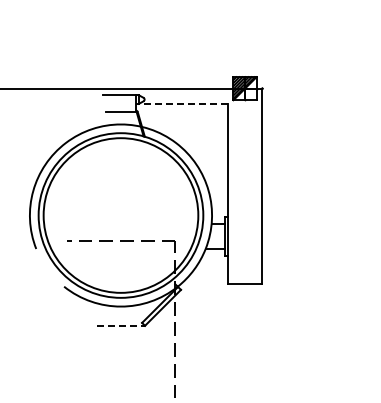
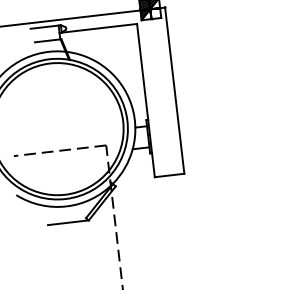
line: (181, 103) -> (97, 28), dashed -> solid
line: (121, 325) -> (68, 222), dashed -> solid

